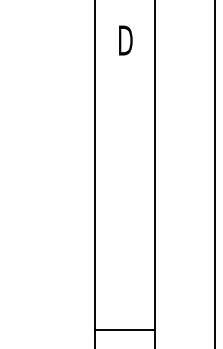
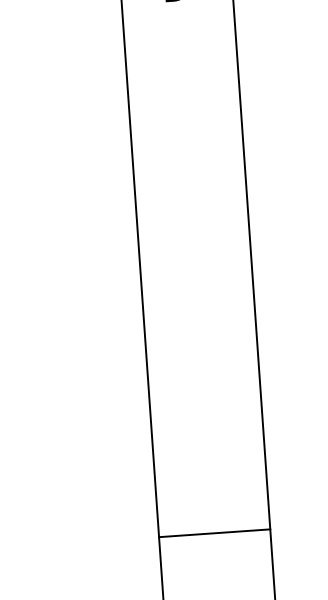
line: (125, 330) -> (214, 533), moved

